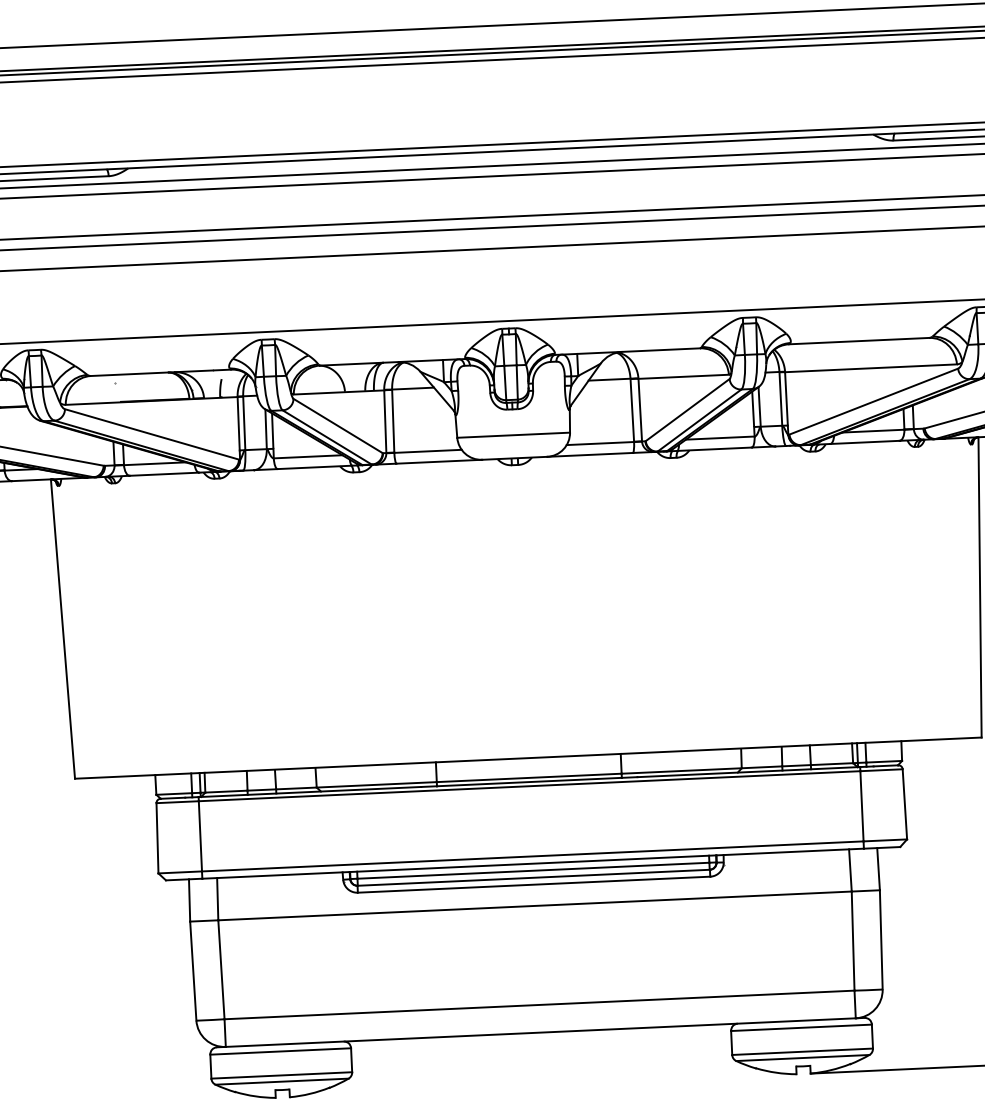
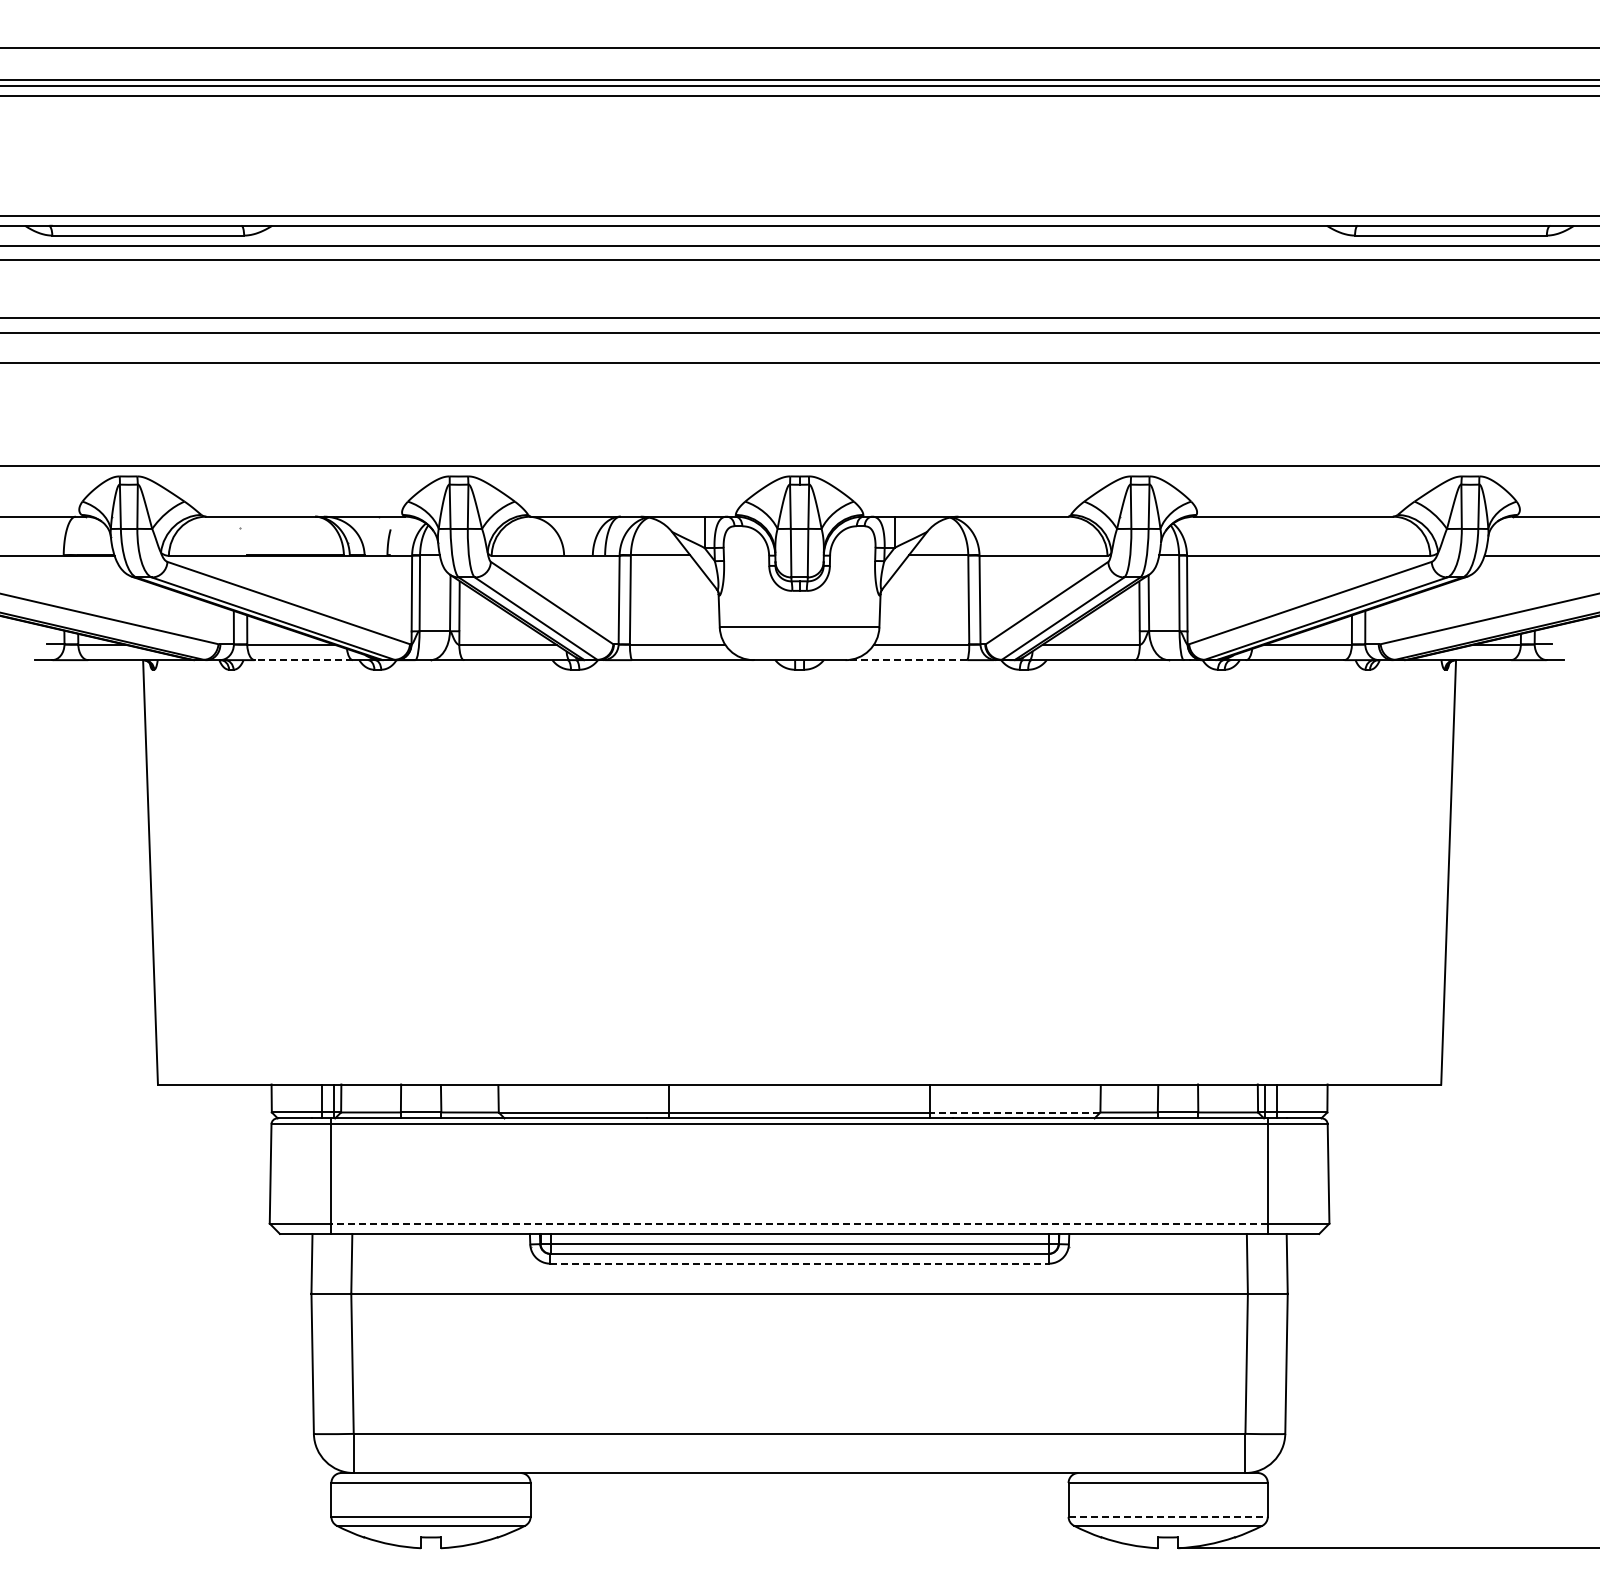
line: (590, 455) -> (906, 660), solid -> dashed
line: (164, 474) -> (303, 660), solid -> dashed
line: (681, 770) -> (1015, 1112), solid -> dashed
line: (532, 856) -> (799, 1223), solid -> dashed
line: (534, 884) -> (800, 1263), solid -> dashed
line: (802, 1051) -> (1168, 1516), solid -> dashed

